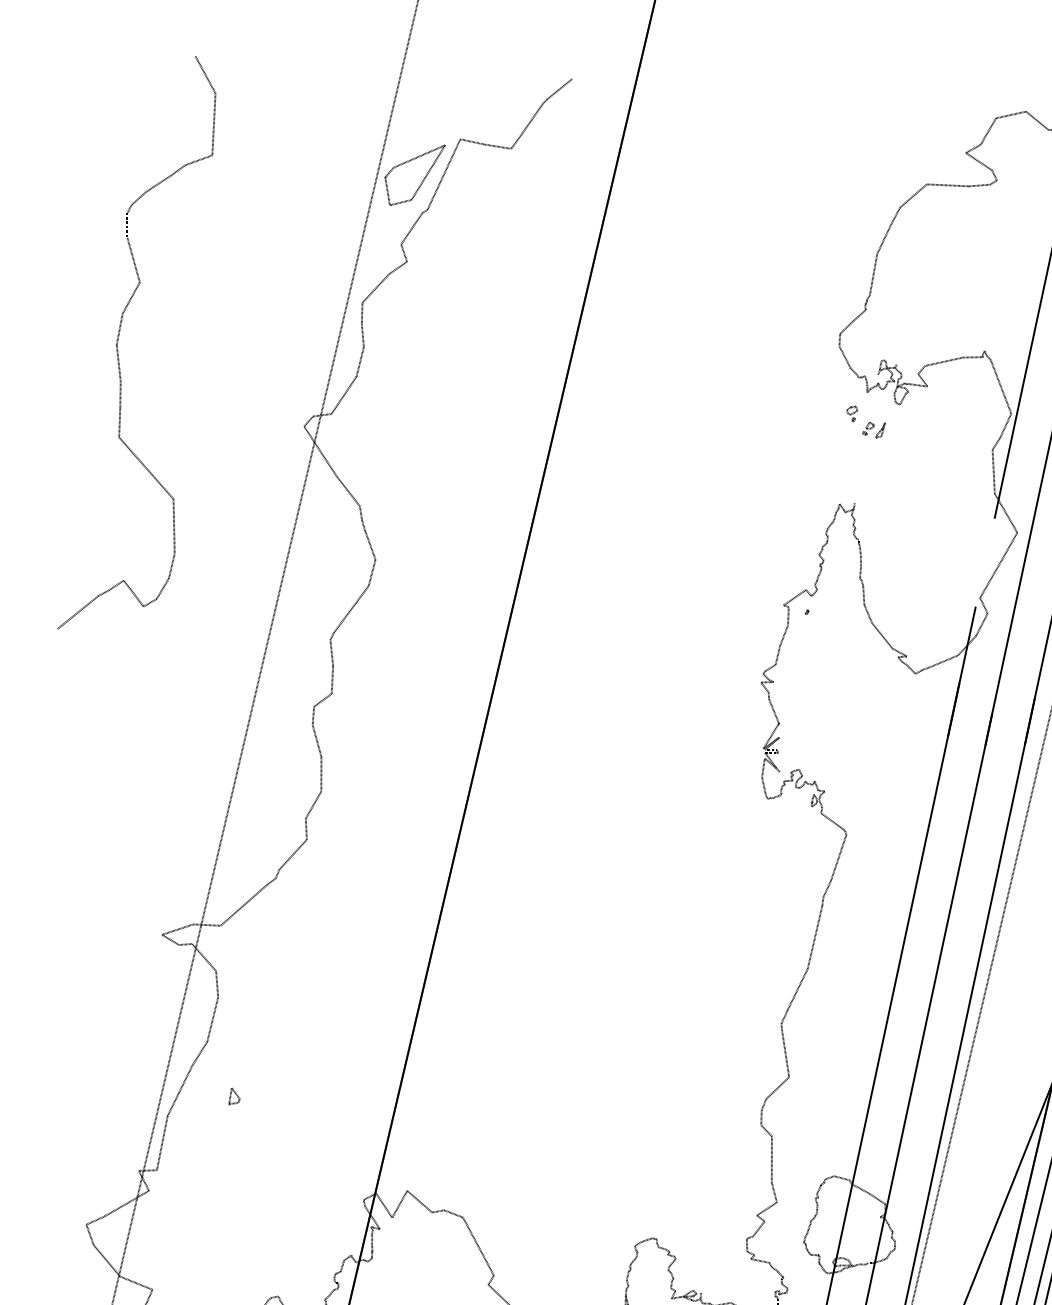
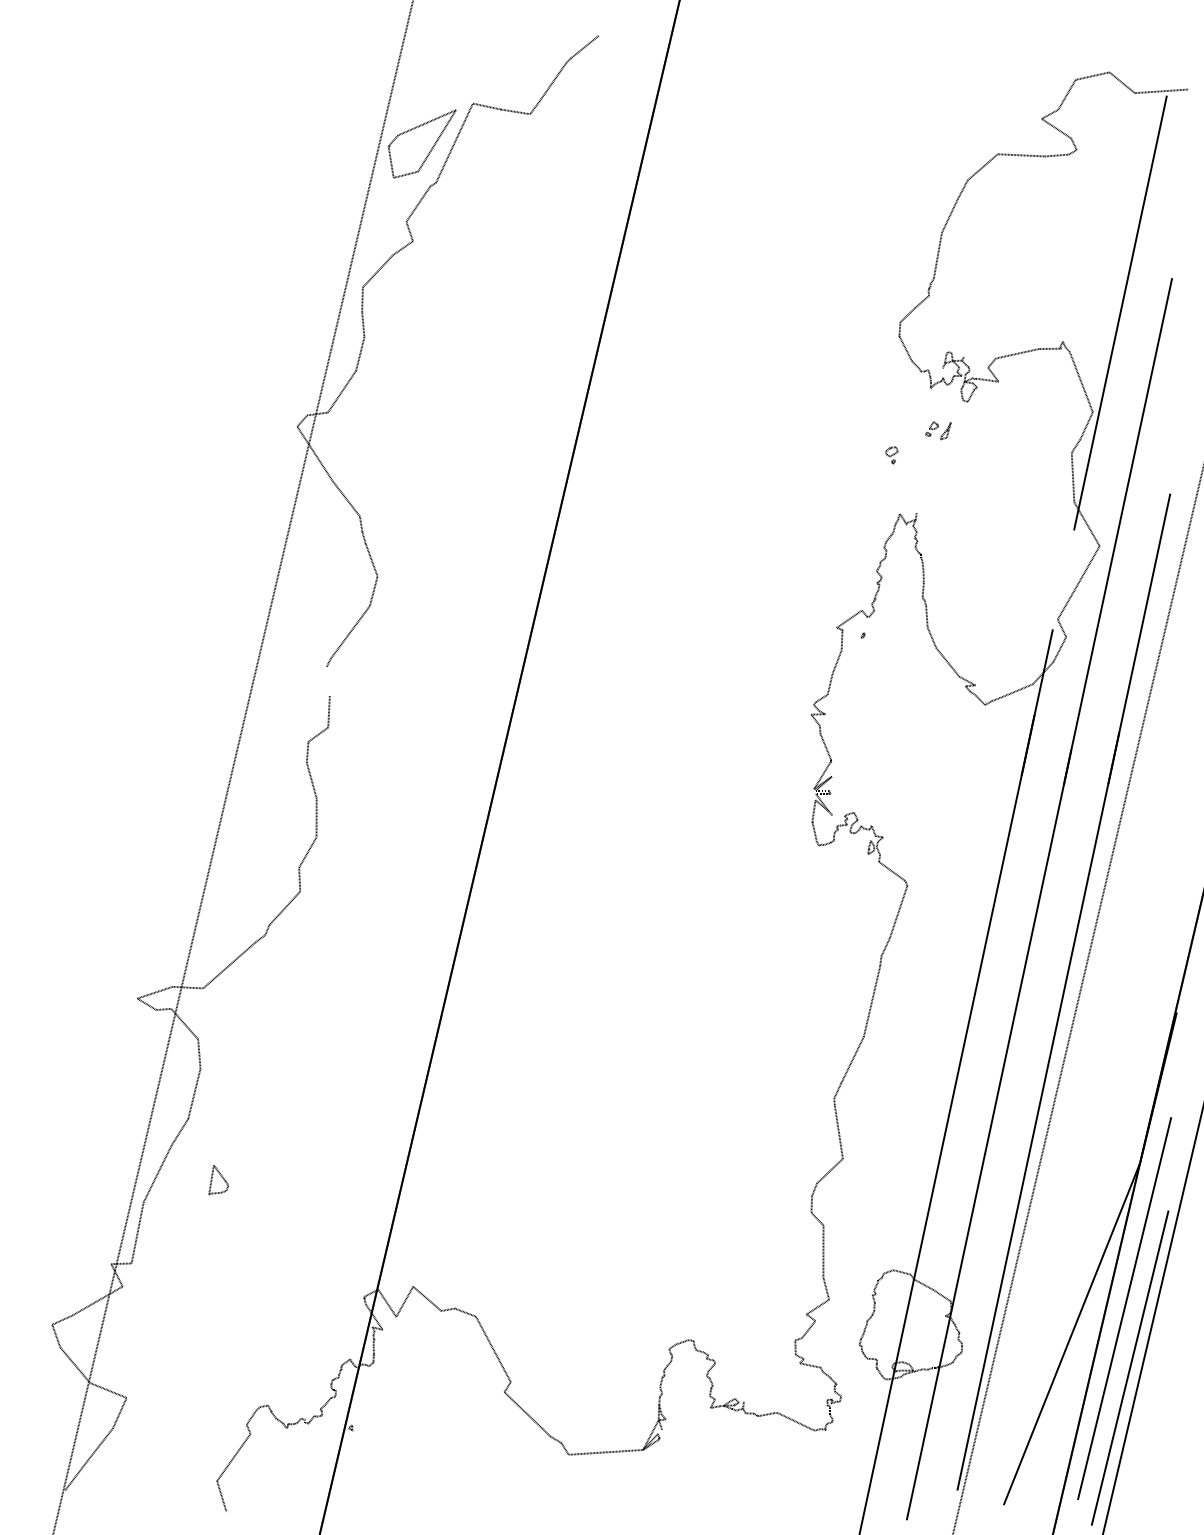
part: (118, 341) -> (88, 330), removed
part: (851, 413) -> (891, 455), moved
line: (331, 652) -> (327, 680), removed
part: (234, 1096) -> (218, 1180), size x1.6

